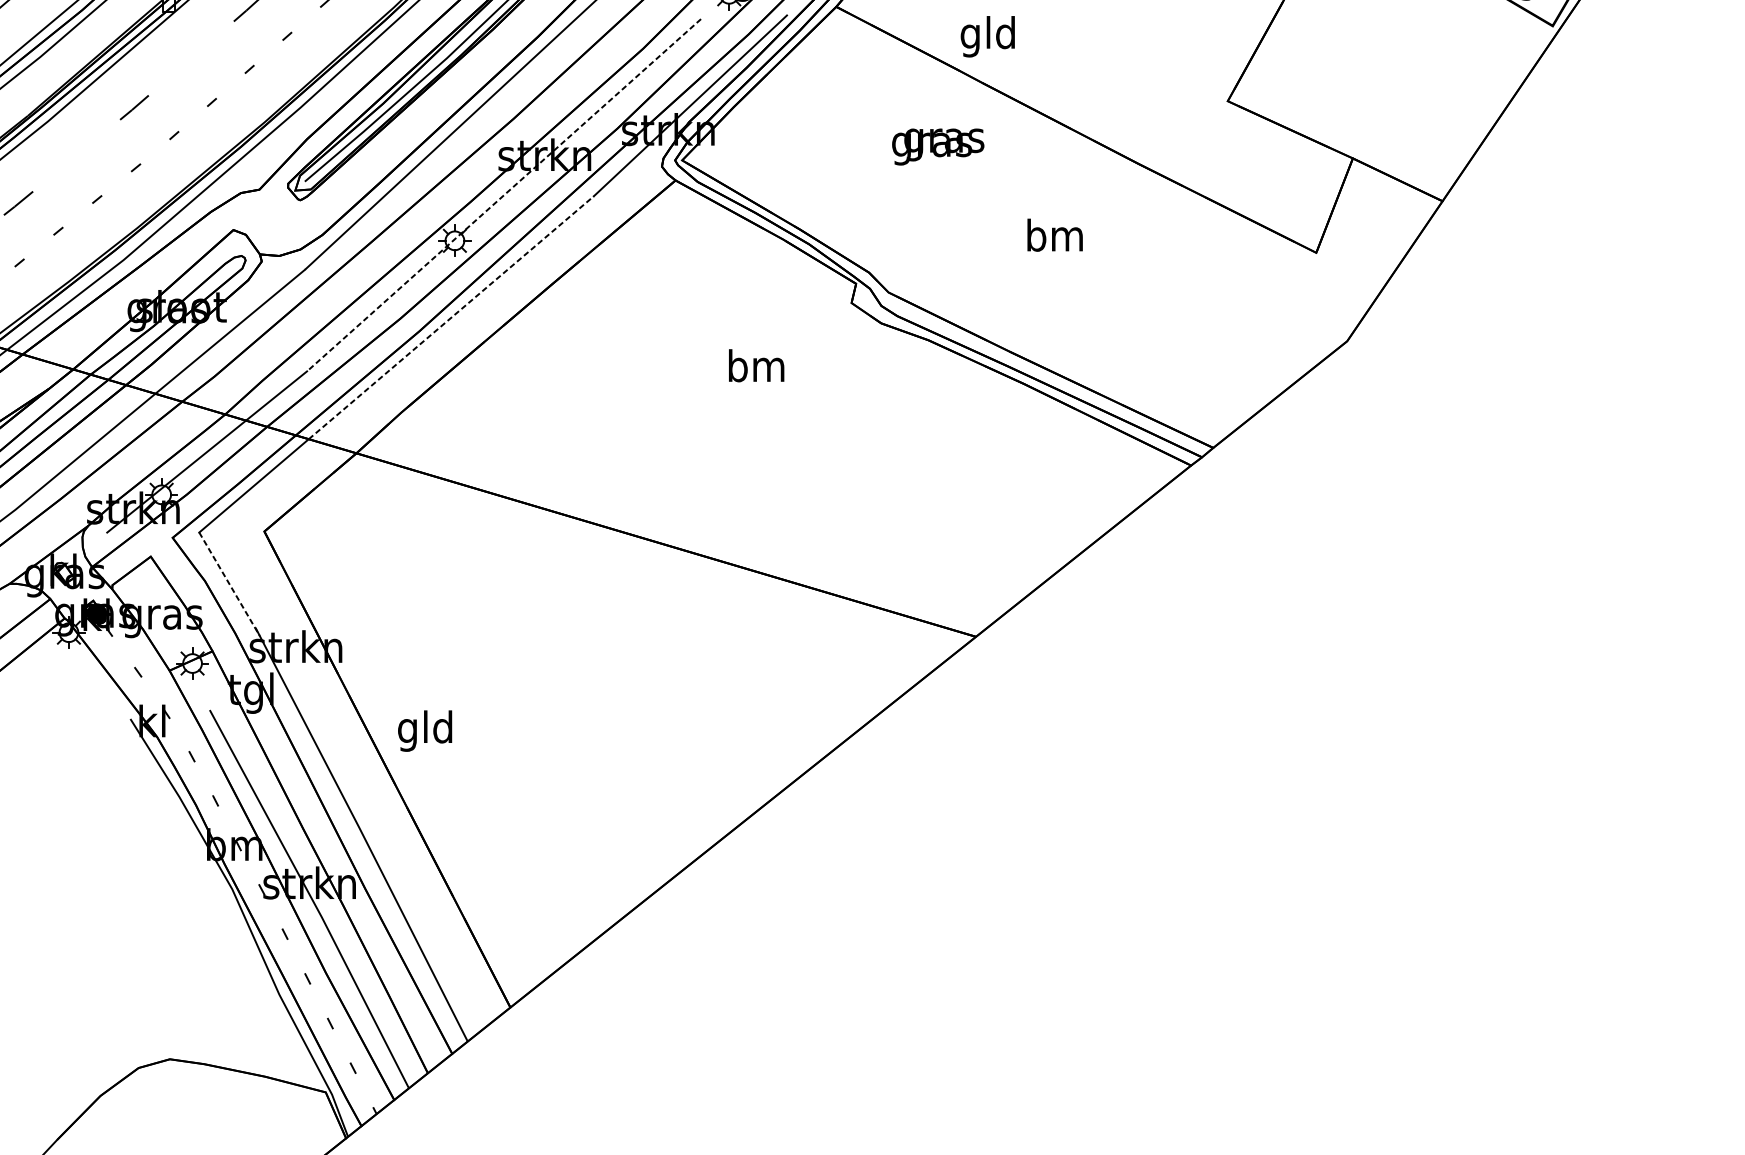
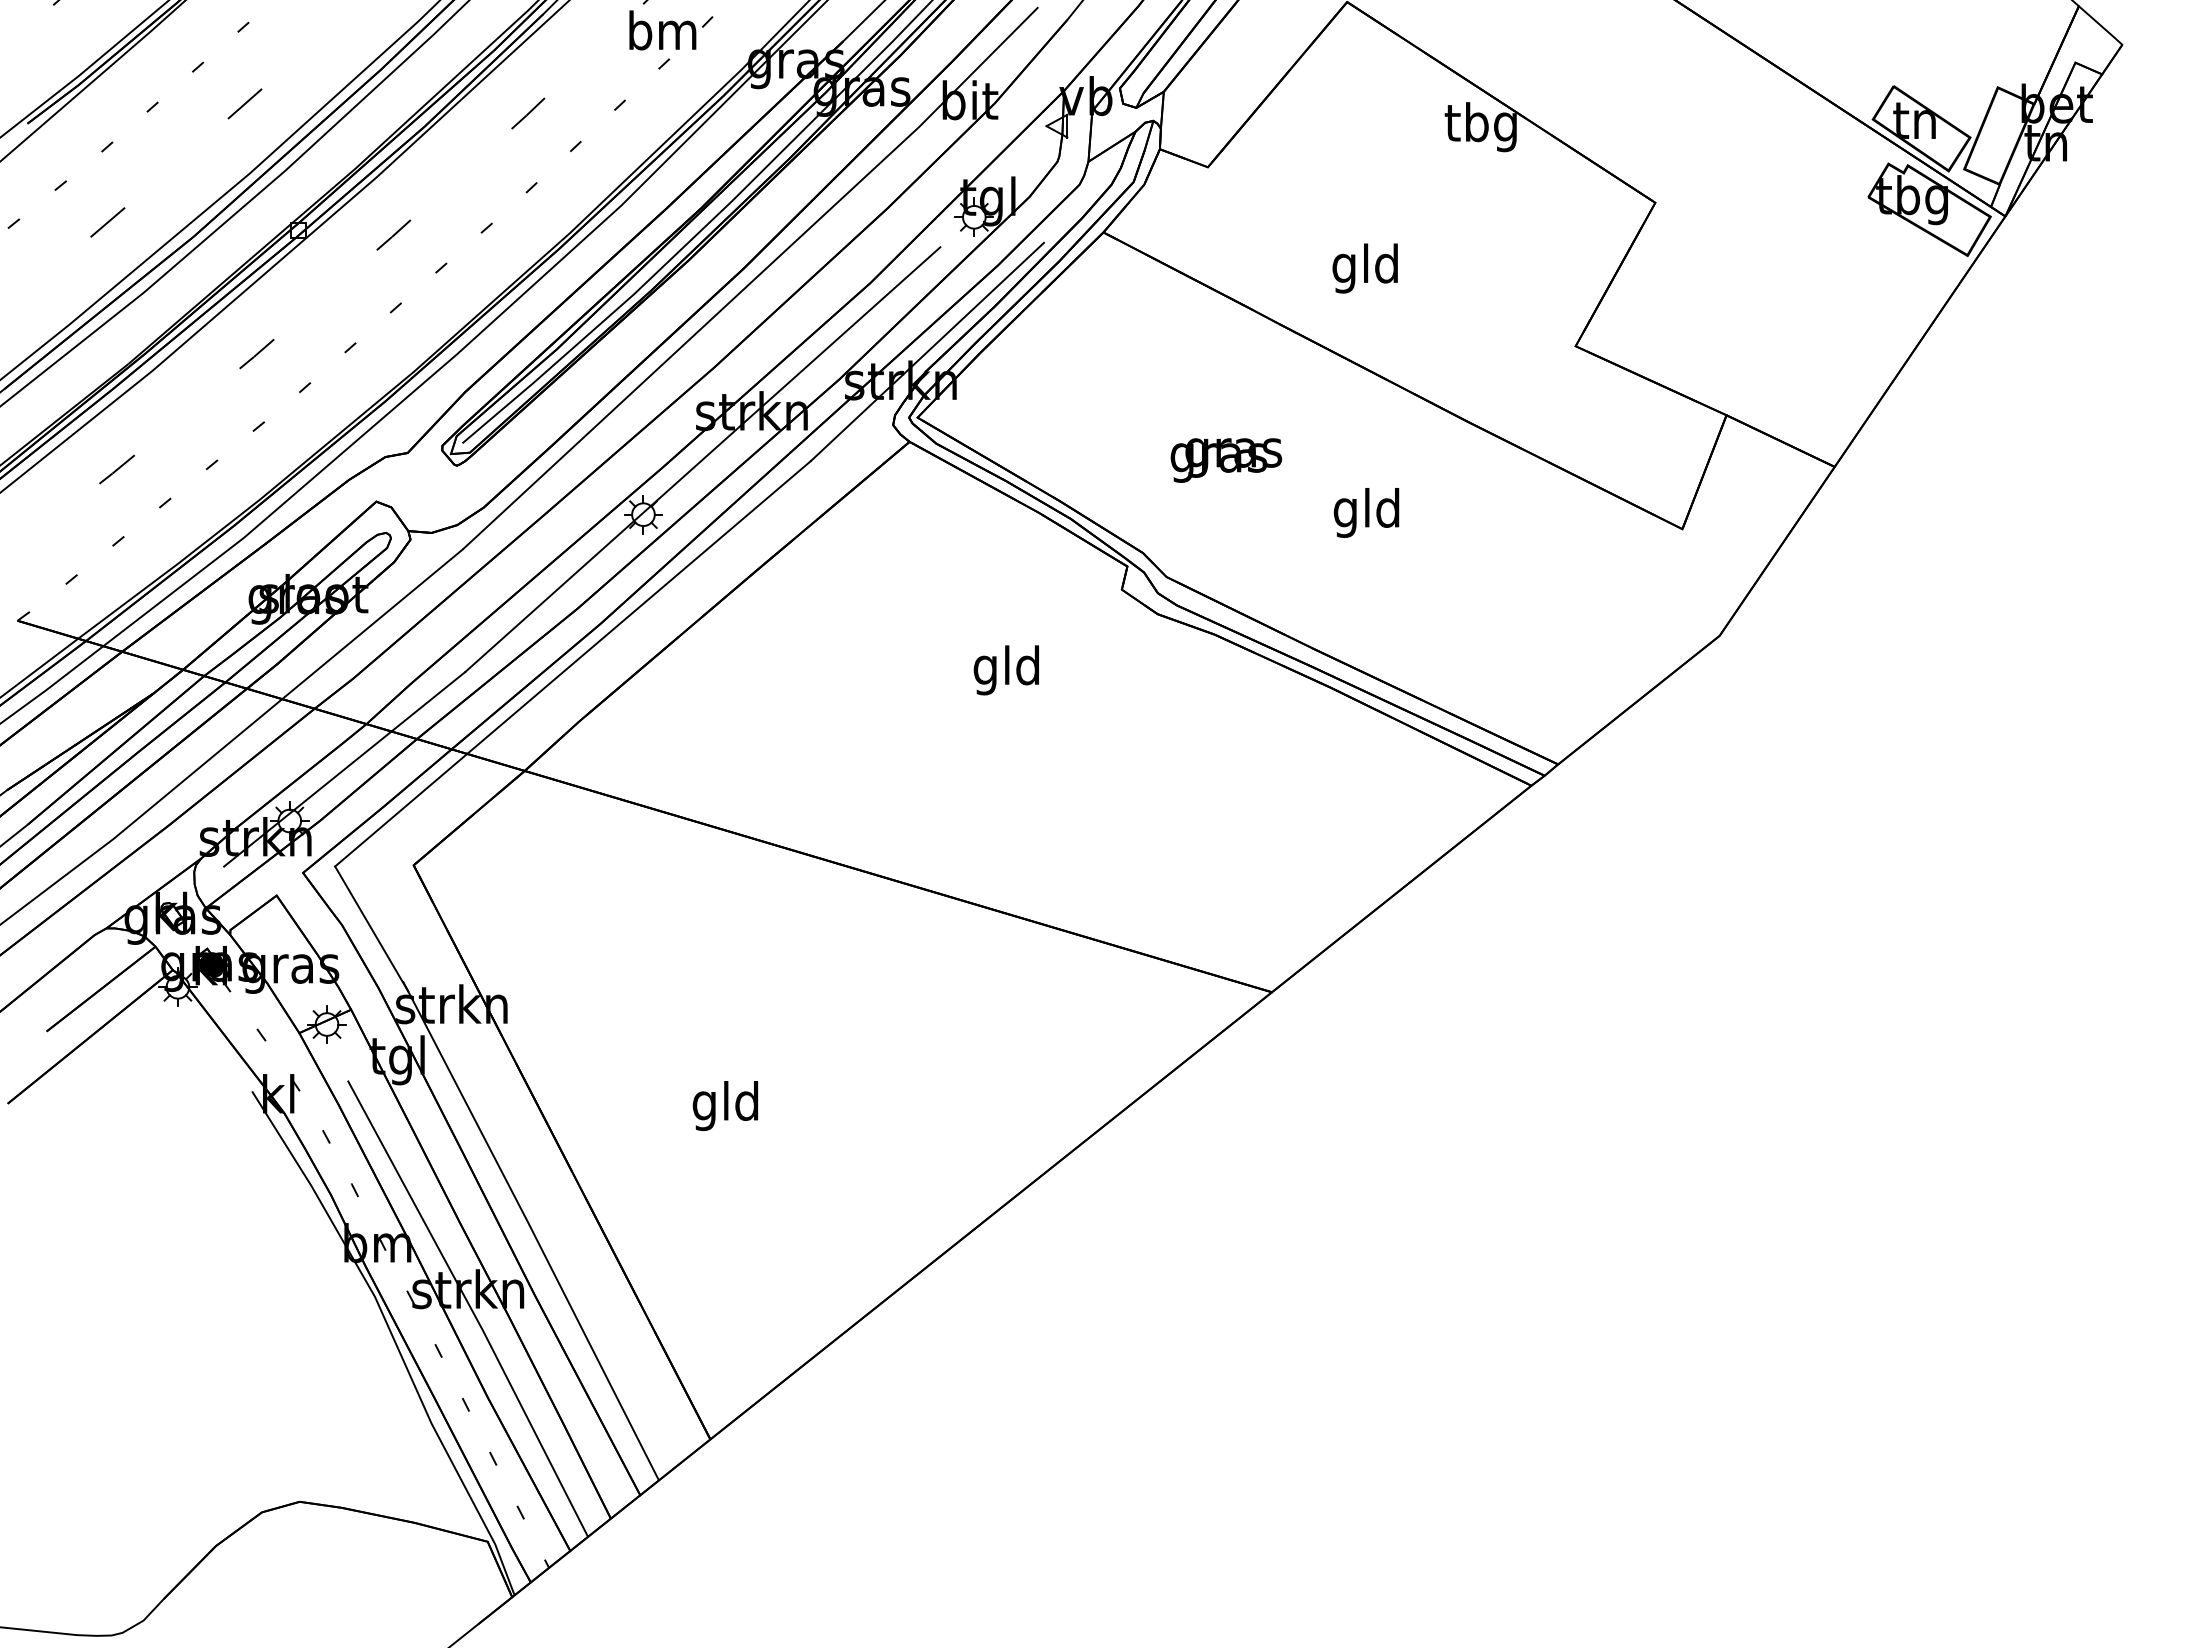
text: (987, 36) -> (1364, 268), moved
text: (938, 147) -> (1226, 460), moved
line: (503, 195) -> (702, 459), dashed -> solid
text: (1054, 239) -> (1366, 512), bm -> gld
line: (451, 317) -> (639, 607), dashed -> solid
text: (755, 370) -> (1006, 670), bm -> gld
line: (229, 584) -> (371, 929), dashed -> solid
text: (425, 731) -> (725, 1106), moved

